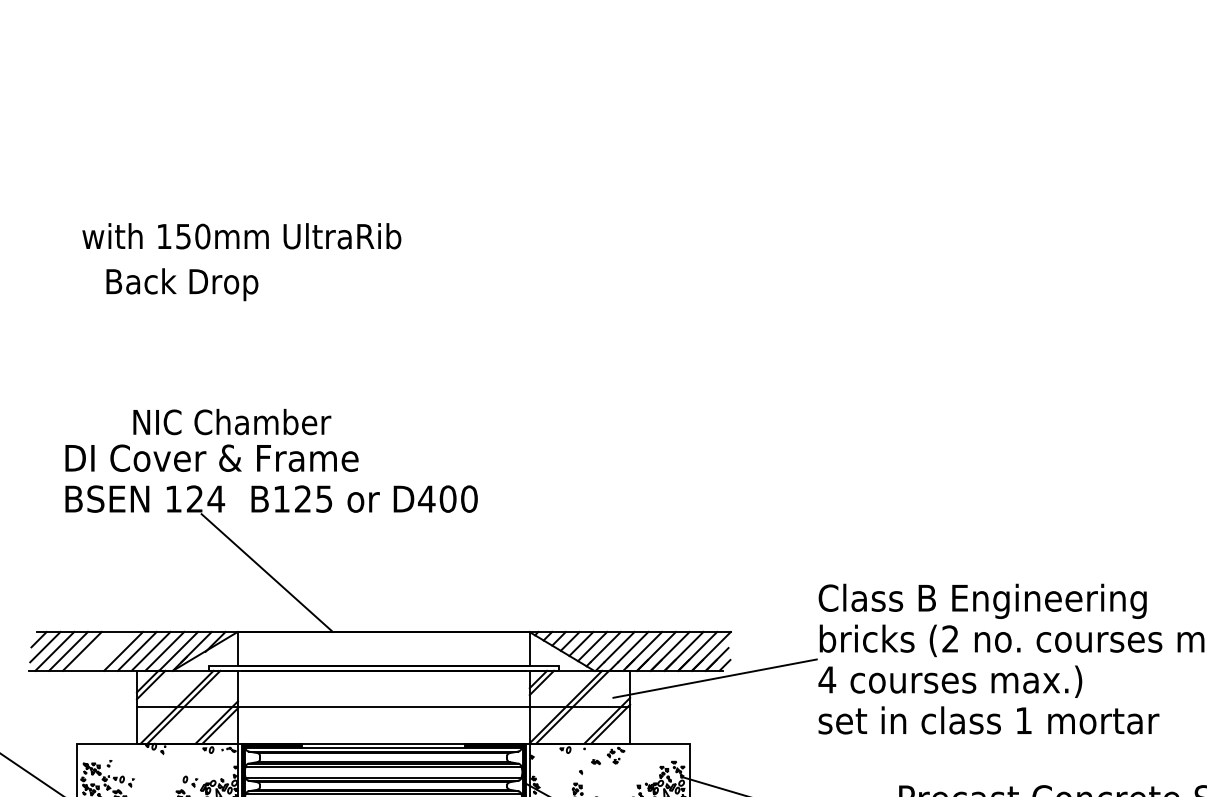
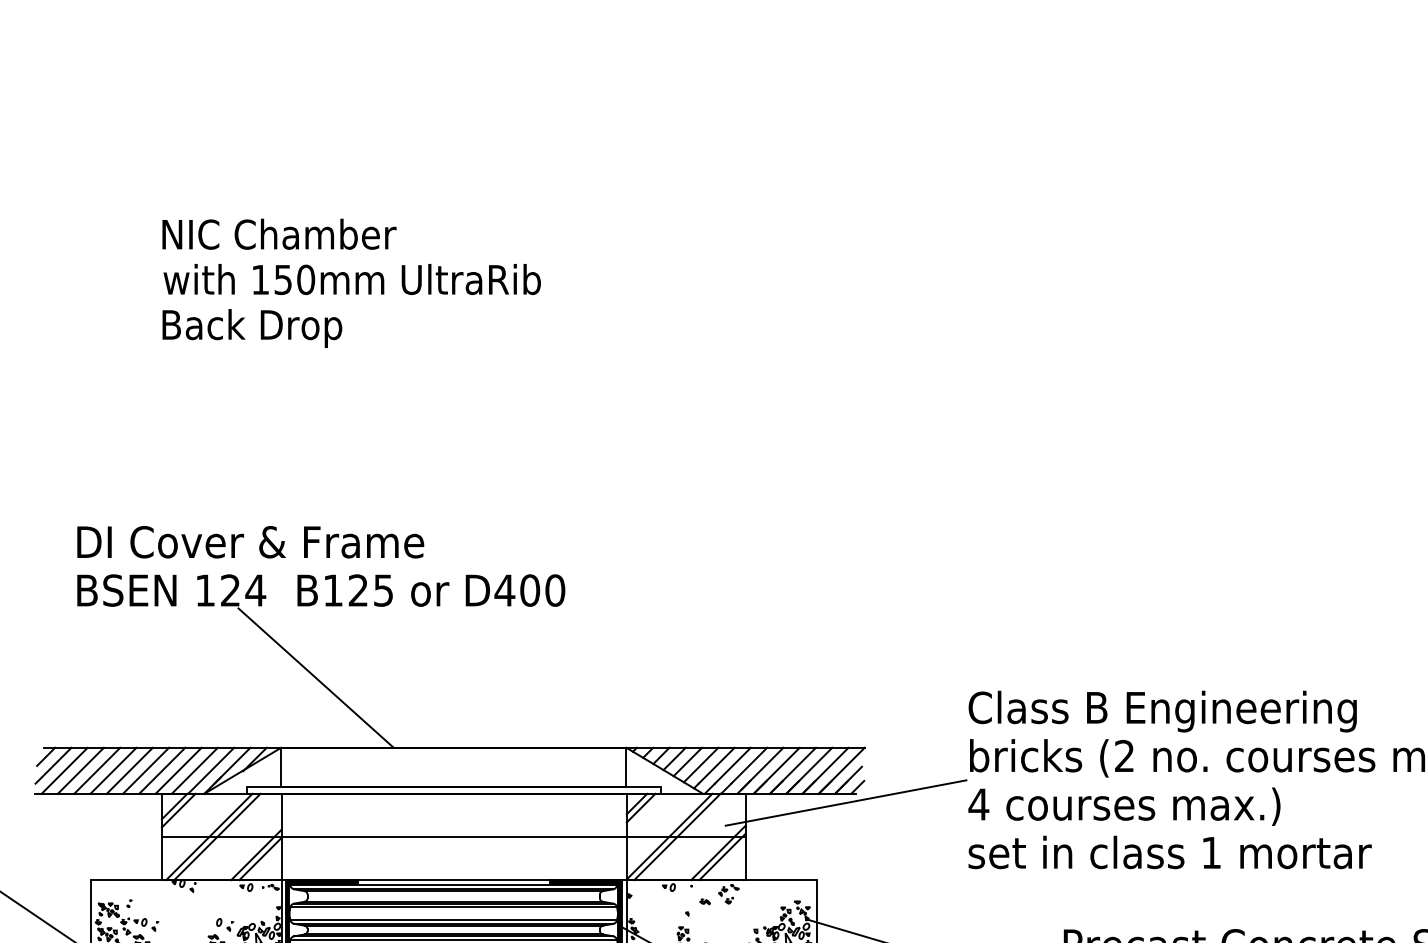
text: (241, 236) -> (351, 279), moved
text: (182, 284) -> (252, 328), moved
text: (232, 421) -> (279, 233), moved
line: (95, 650) -> (112, 769), added
line: (109, 650) -> (129, 769), added

